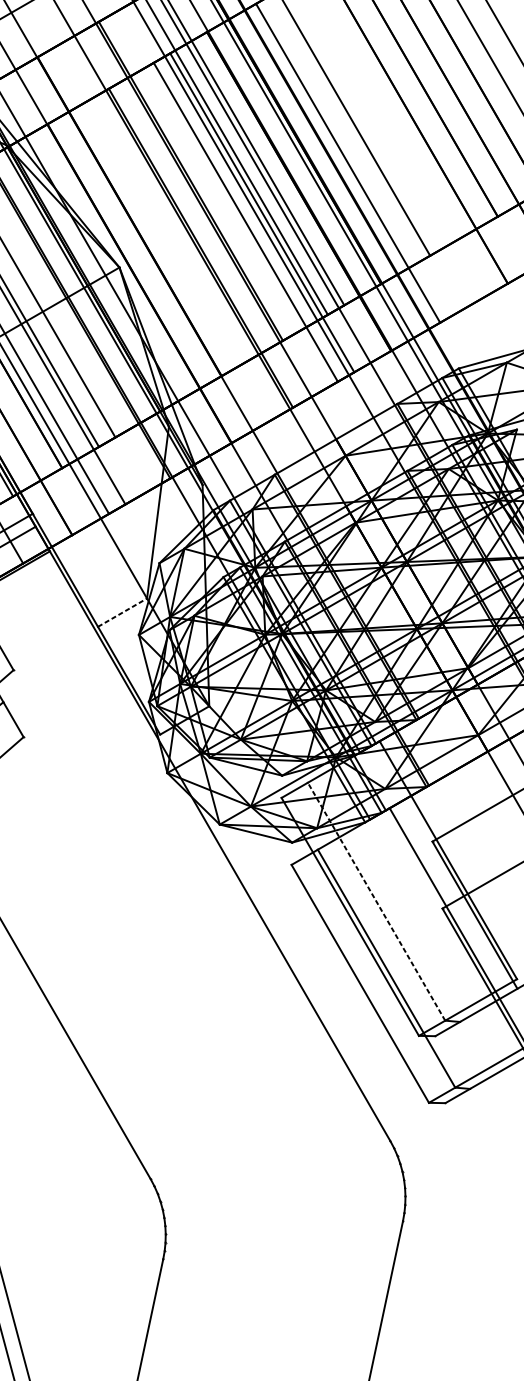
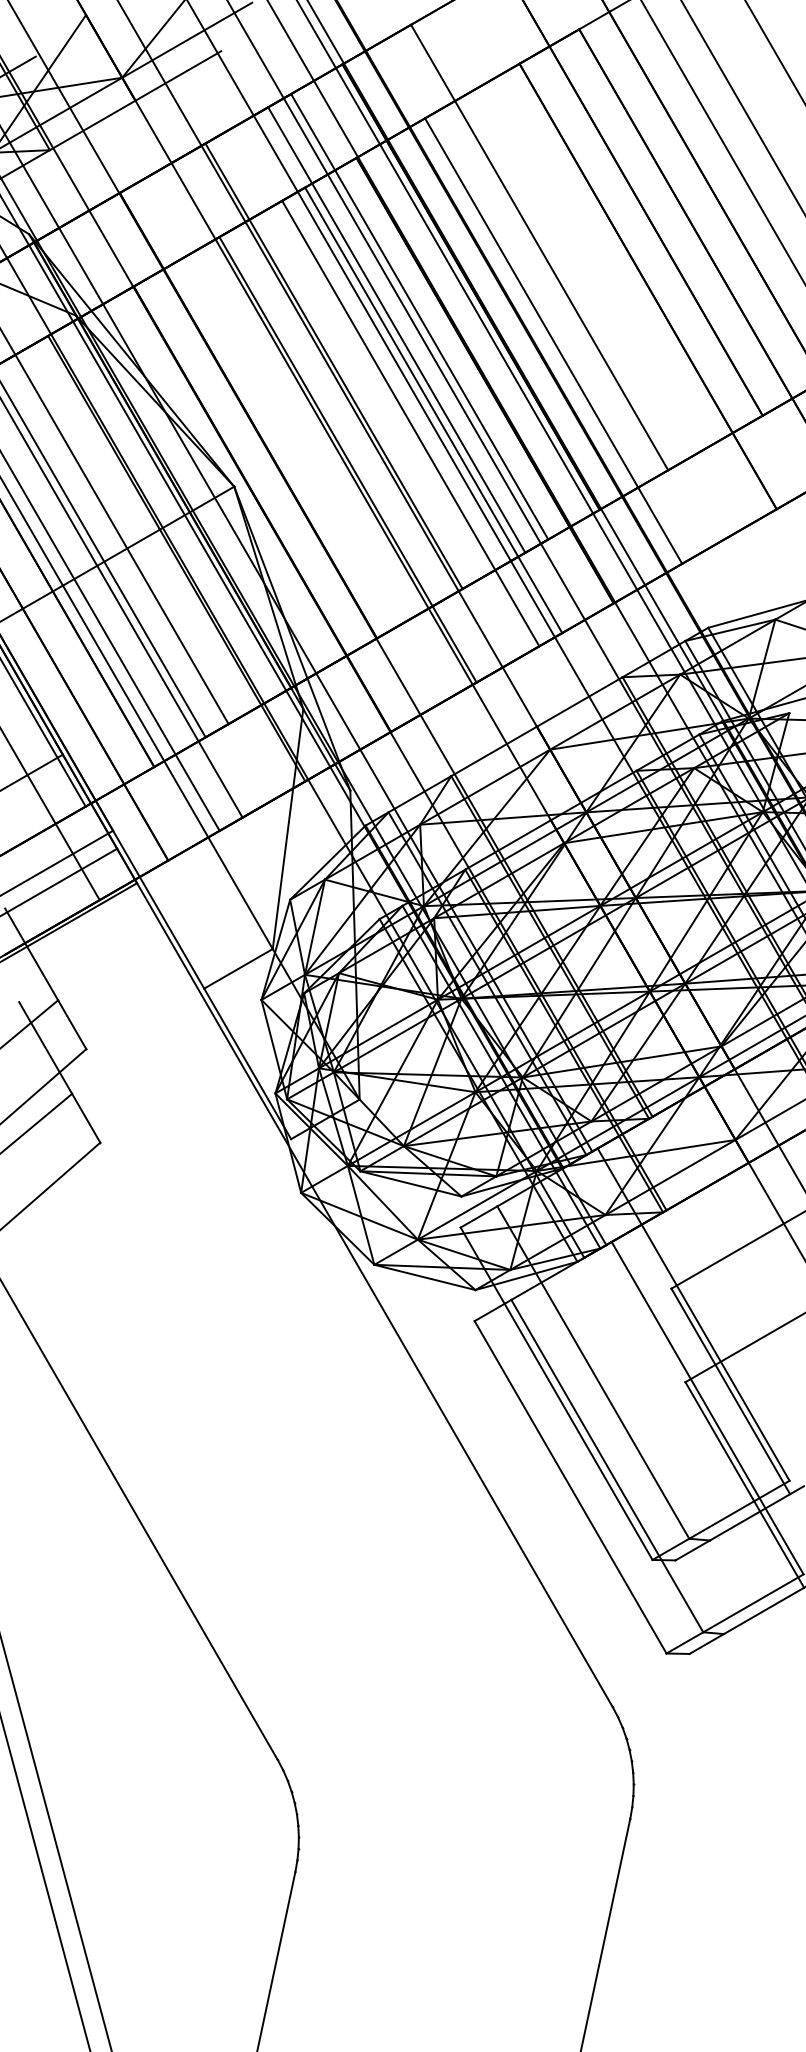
line: (122, 612) -> (238, 968), dashed -> solid
line: (376, 901) -> (593, 1372), dashed -> solid

